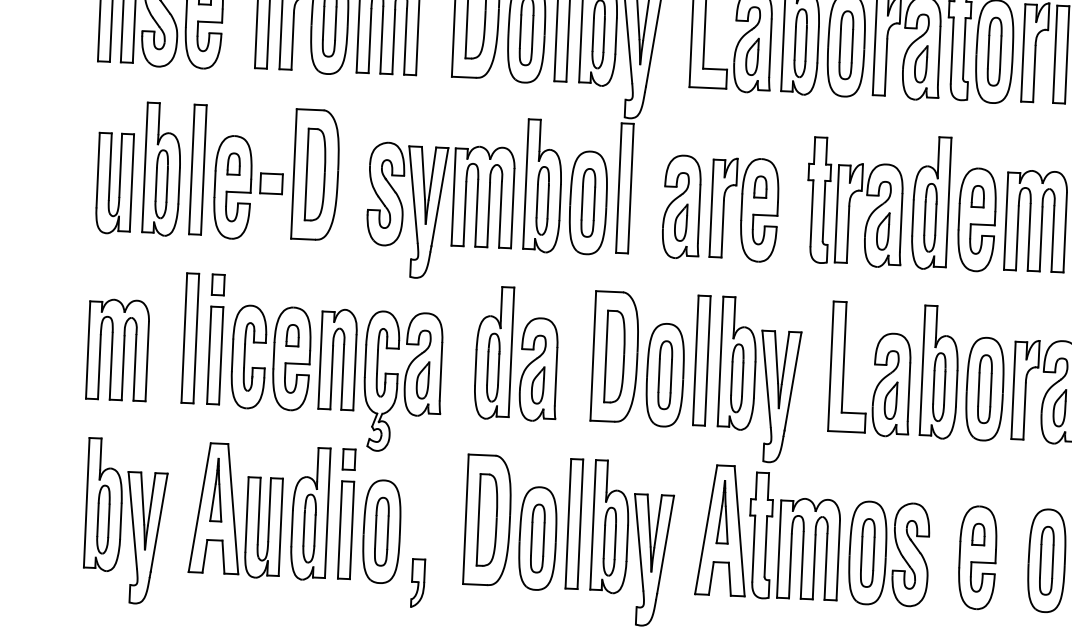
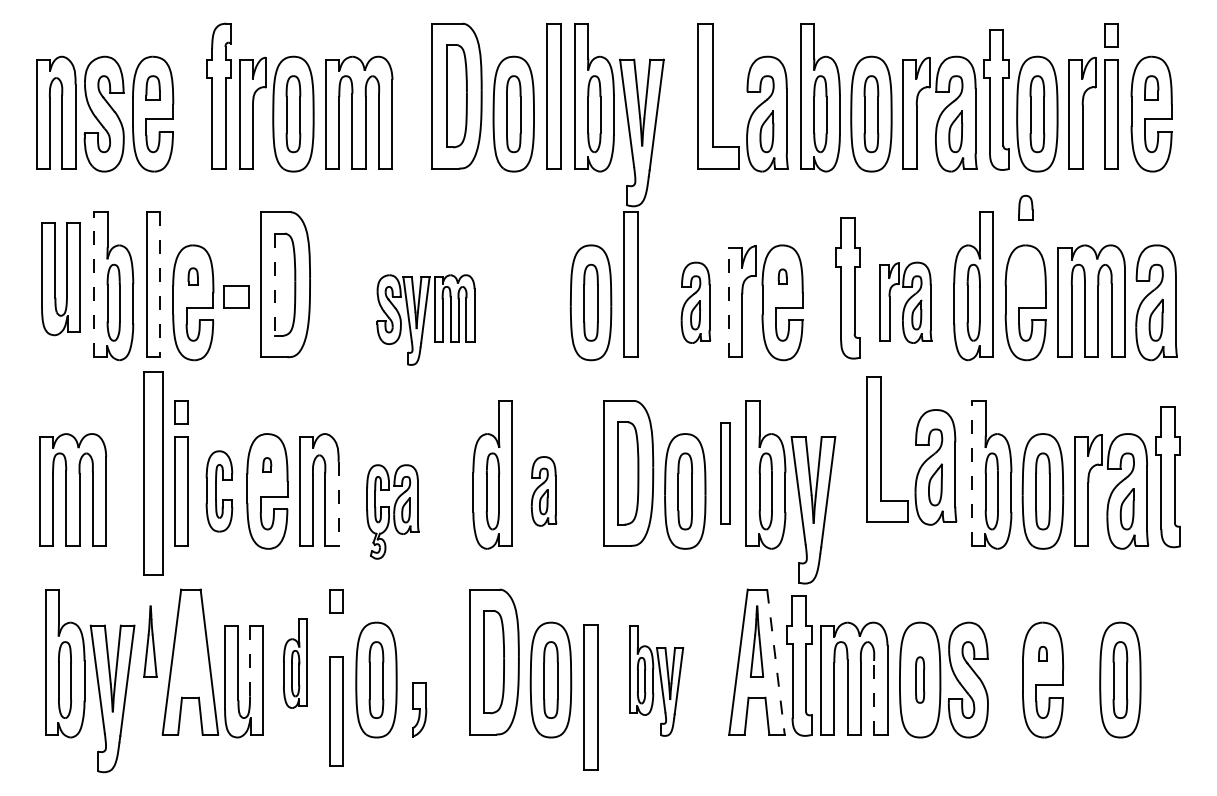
part: (233, 163) -> (192, 276), size x0.7
line: (145, 167) -> (94, 284), solid -> dashed
line: (204, 170) -> (160, 285), solid -> dashed
line: (307, 175) -> (275, 285), solid -> dashed
part: (114, 183) -> (60, 279), moved
part: (542, 186) -> (539, 286), removed
part: (760, 186) -> (782, 276), size x0.6
part: (977, 196) -> (1025, 207), moved
part: (681, 206) -> (695, 302), size x0.7
line: (711, 208) -> (728, 302), solid -> dashed
part: (439, 211) -> (425, 319), size x0.6
part: (869, 214) -> (905, 302), size x0.7
part: (291, 334) -> (266, 464), size x0.6
part: (189, 338) -> (152, 473), size x1.4
part: (248, 357) -> (219, 491), size x0.7
part: (701, 360) -> (725, 473), size x0.7
part: (874, 364) -> (915, 445), moved
part: (538, 369) -> (543, 491), size x0.6
line: (922, 369) -> (972, 472), solid -> dashed
line: (354, 373) -> (338, 504), solid -> dashed
part: (402, 381) -> (392, 511), size x0.6
part: (217, 490) -> (150, 641), moved
line: (270, 509) -> (250, 660), solid -> dashed
part: (310, 513) -> (295, 663), size x0.6
part: (573, 524) -> (590, 697), moved
part: (346, 530) -> (336, 711), moved
line: (739, 531) -> (775, 662), solid -> dashed
part: (978, 533) -> (1042, 653), size x0.6
part: (632, 543) -> (656, 681), size x0.6
part: (867, 552) -> (919, 679), size x0.6
line: (826, 566) -> (874, 697), solid -> dashed
part: (418, 582) -> (419, 709), moved

